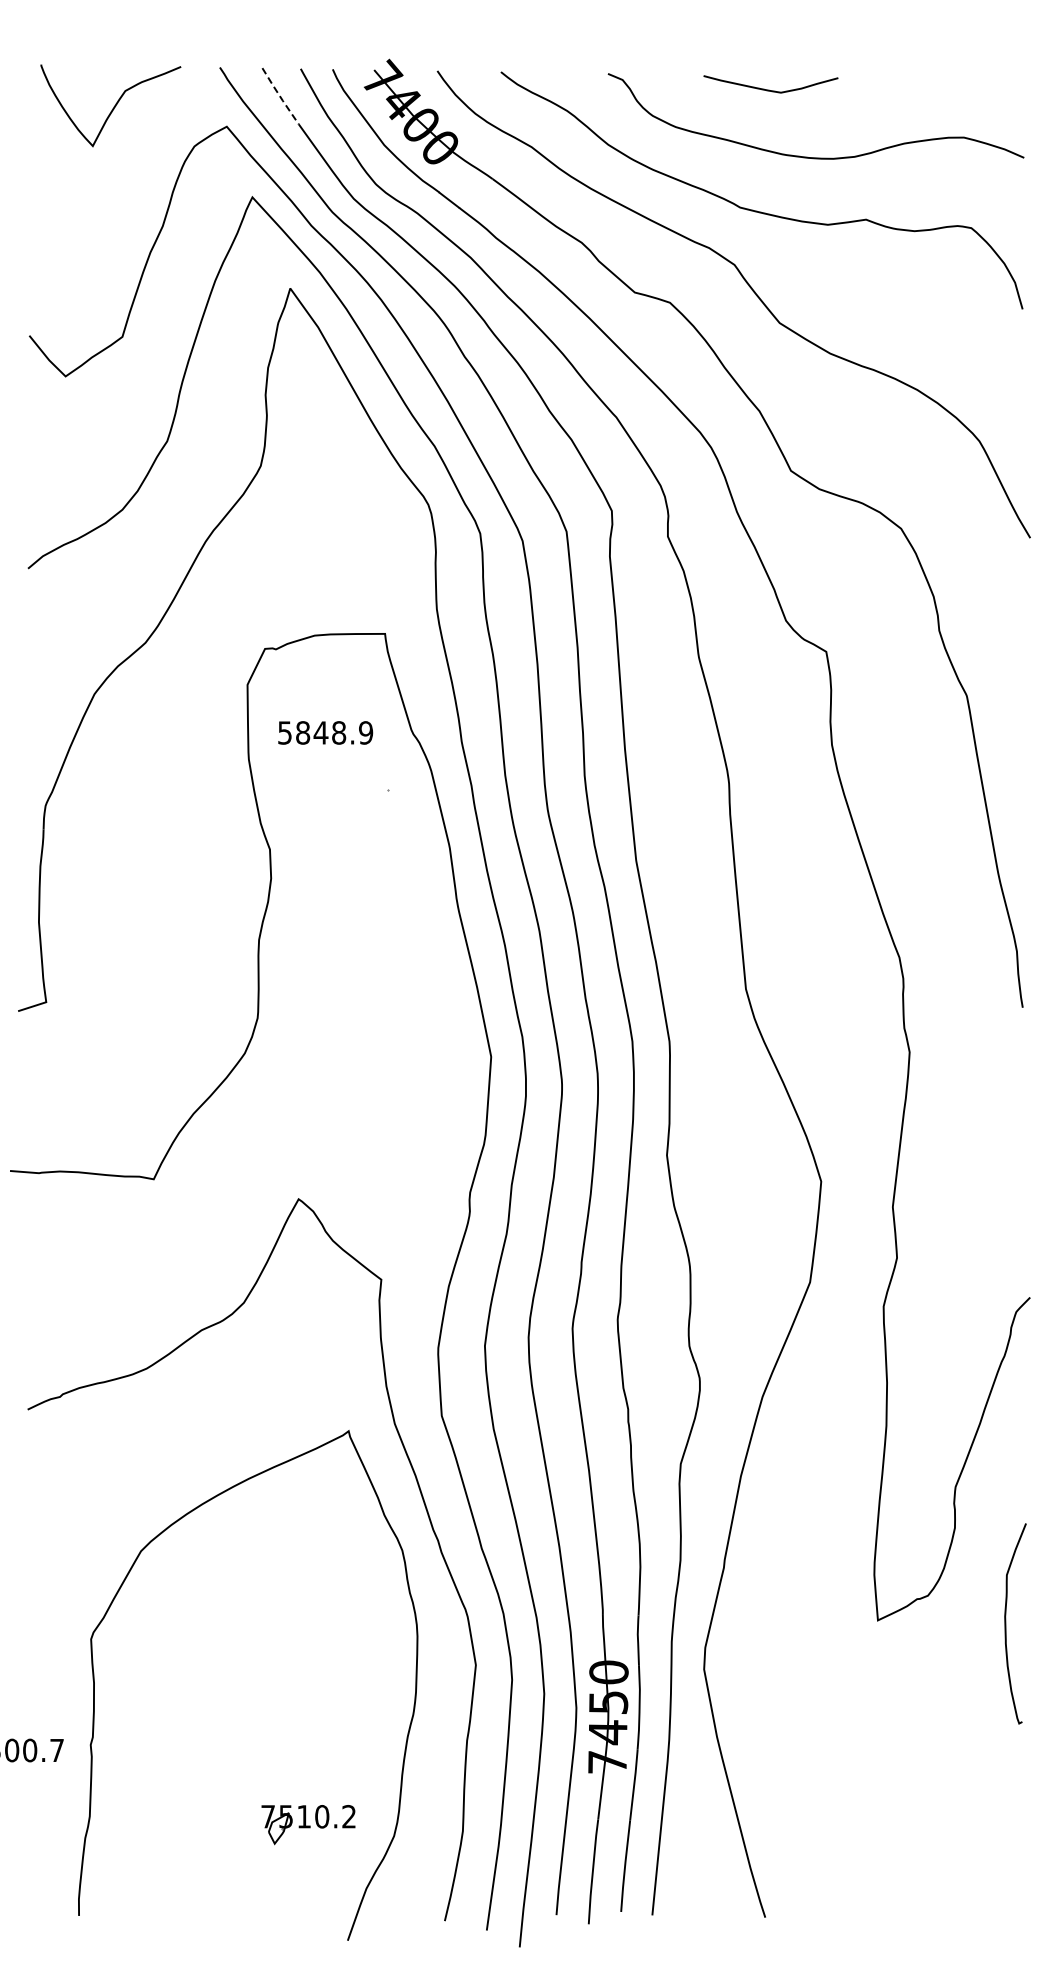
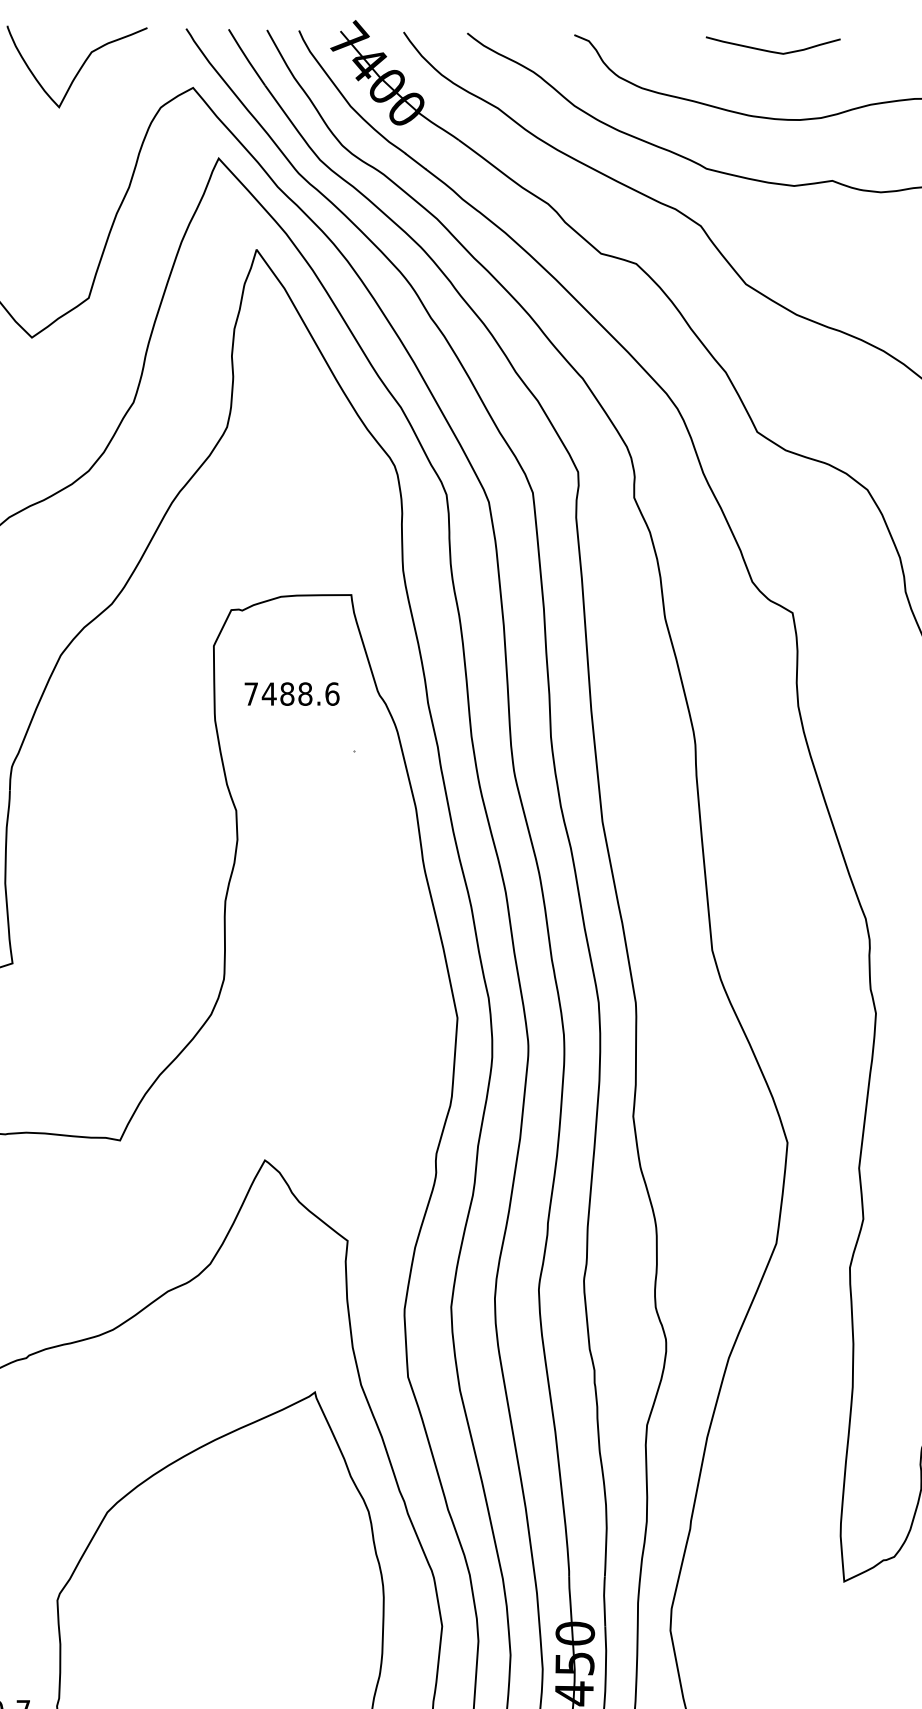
curve: (769, 89) -> (771, 50), moved
line: (280, 96) -> (246, 57), dashed -> solid
text: (325, 732) -> (291, 693), 5848.9 -> 7488.6

